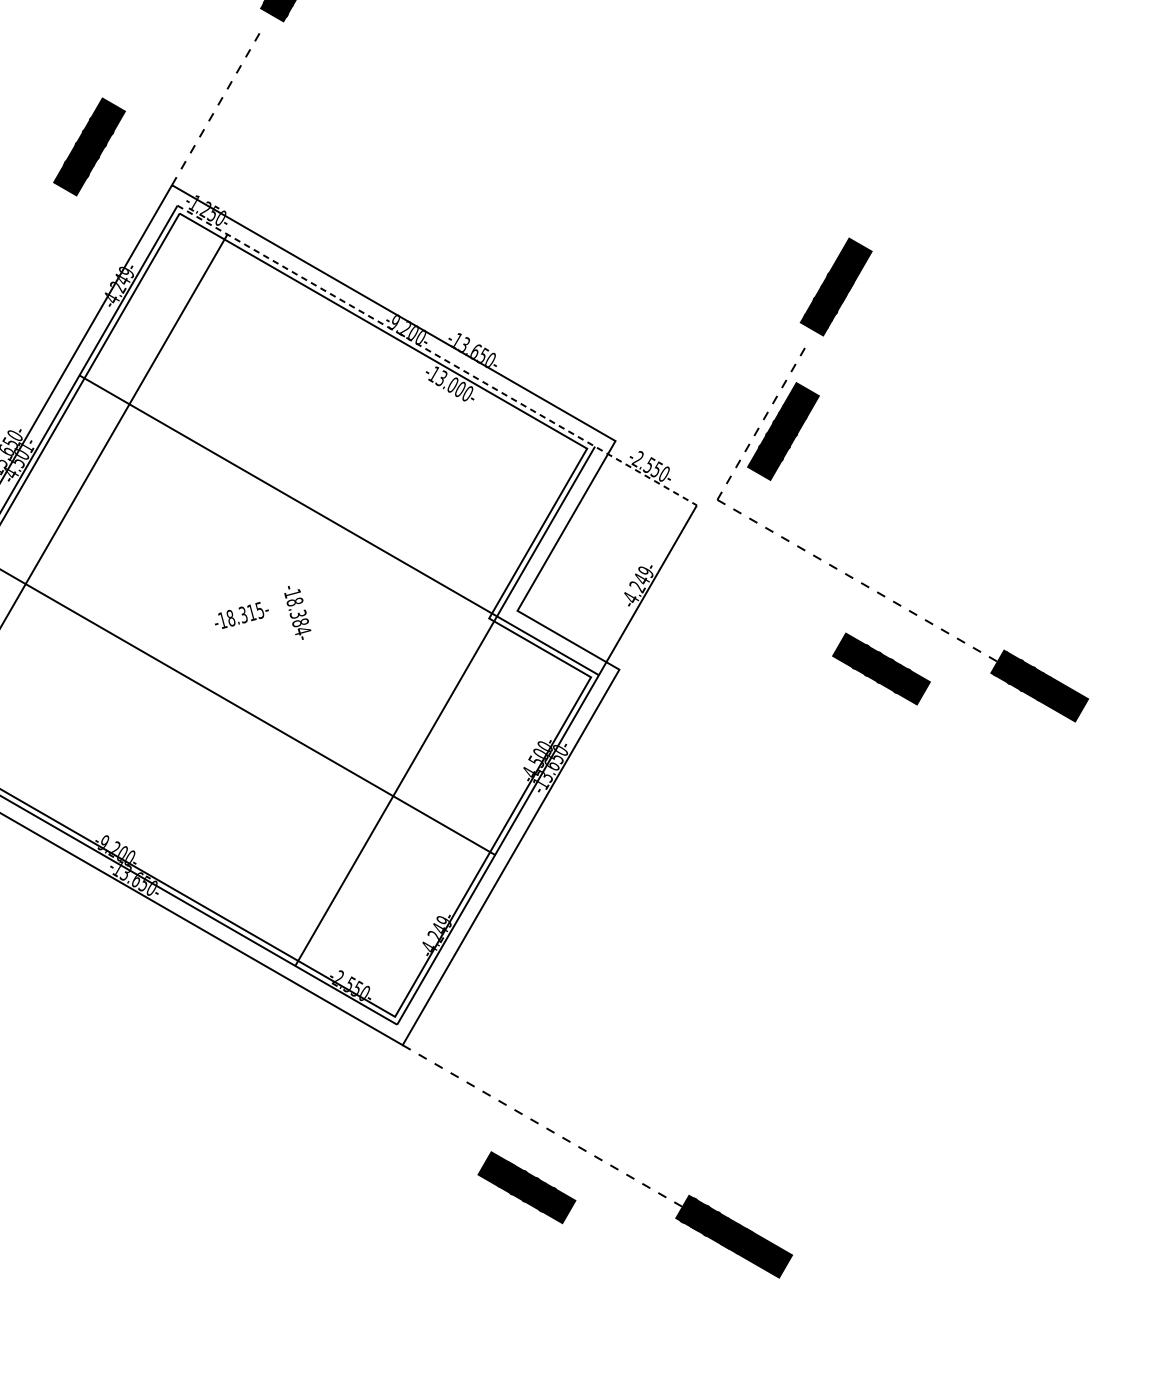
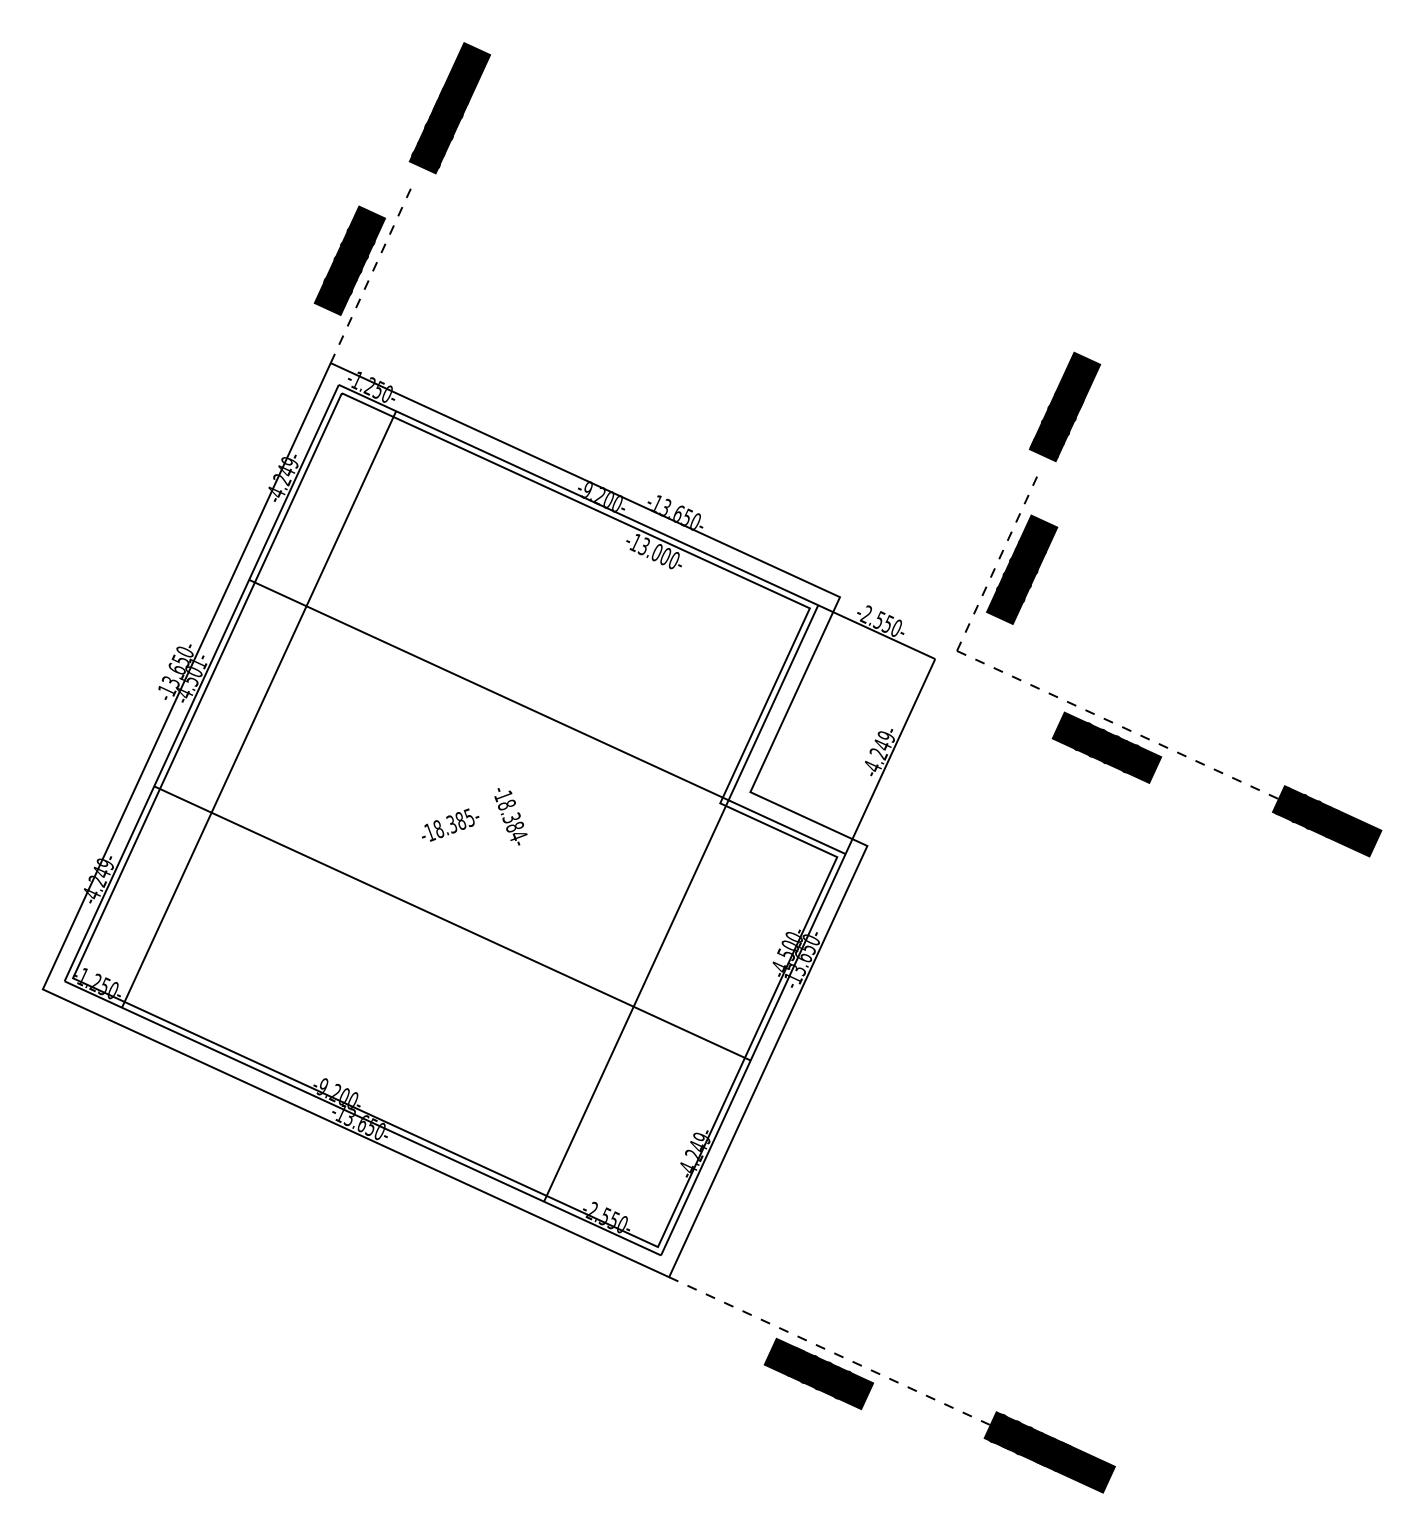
text: (89, 146) -> (349, 260), moved
text: (825, 302) -> (1054, 424), 4.912 -> 7.001
line: (437, 356) -> (637, 522), dashed -> solid
text: (251, 613) -> (460, 821), -18.315- -> -18.385-
text: (881, 668) -> (1106, 747), moved
text: (526, 1187) -> (818, 1373), moved

